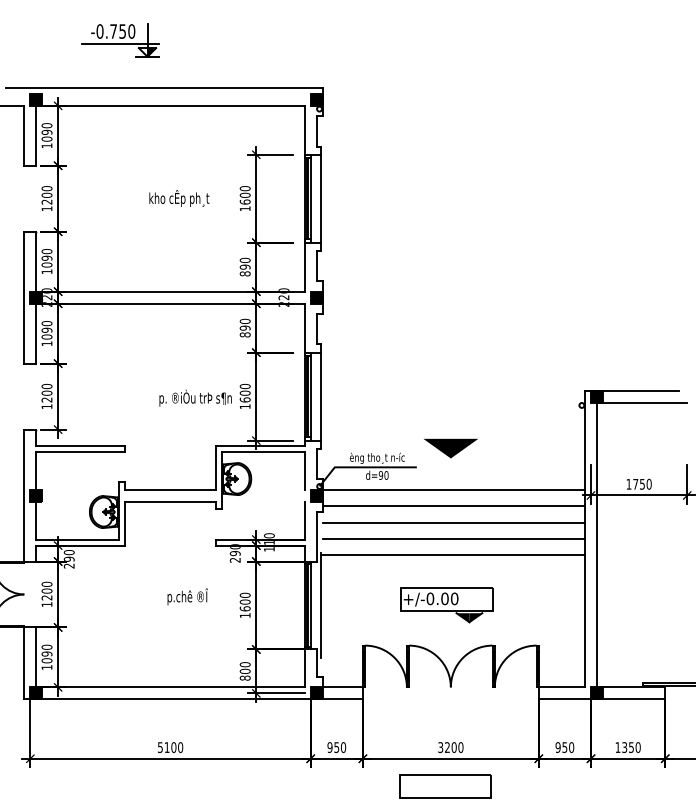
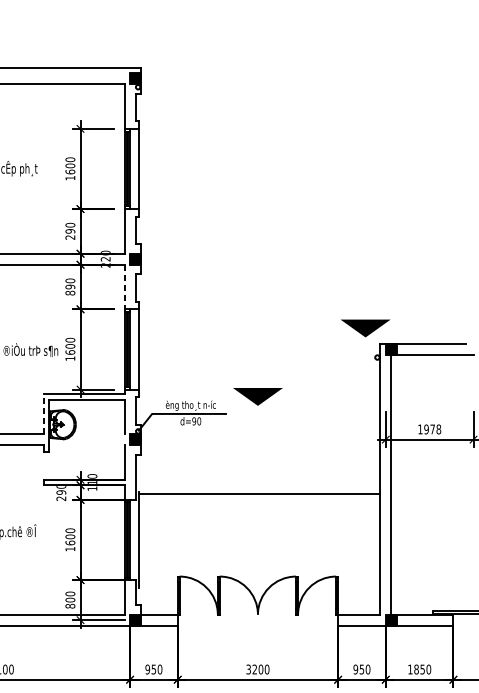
text: (245, 273) -> (70, 237), 890 -> 290
line: (304, 328) -> (124, 287), solid -> dashed
line: (568, 373) -> (365, 328), added
line: (216, 467) -> (44, 414), solid -> dashed
text: (642, 483) -> (432, 428), 1750 -> 1978
line: (453, 489) -> (260, 434), removed
line: (453, 506) -> (260, 449), removed
line: (453, 522) -> (260, 464), removed
line: (453, 538) -> (260, 478), removed
part: (446, 605) -> (253, 539), removed
text: (624, 747) -> (416, 669), 1350 -> 1850

